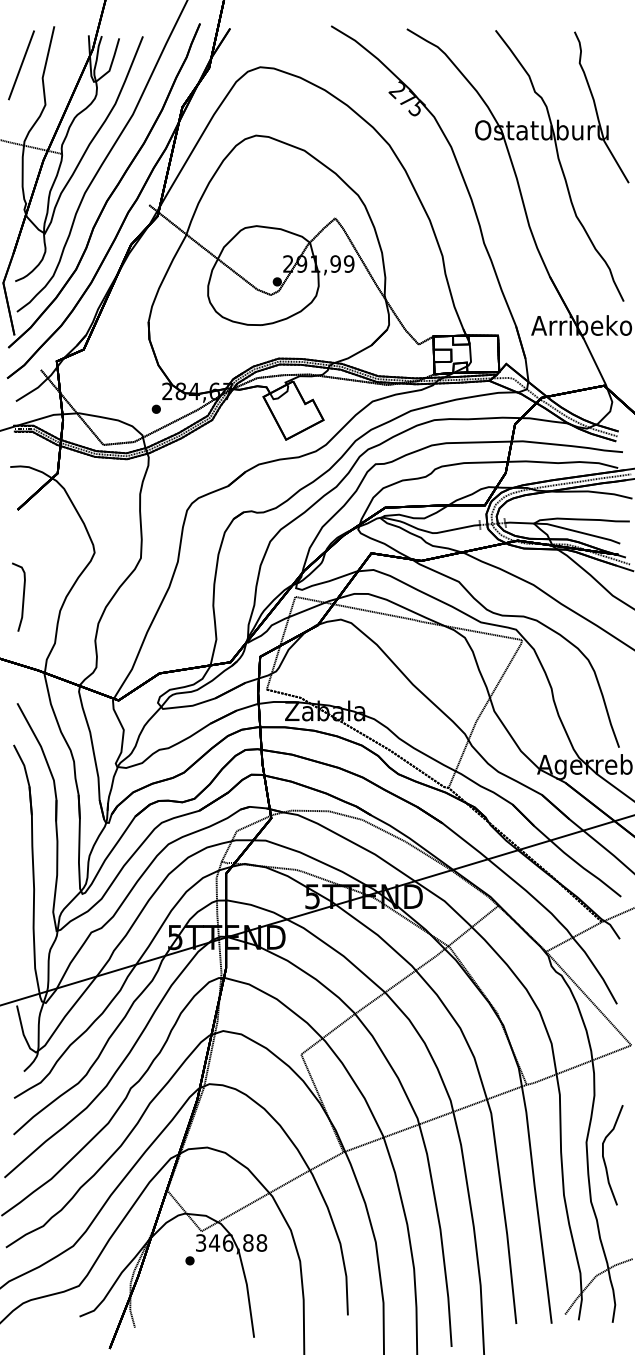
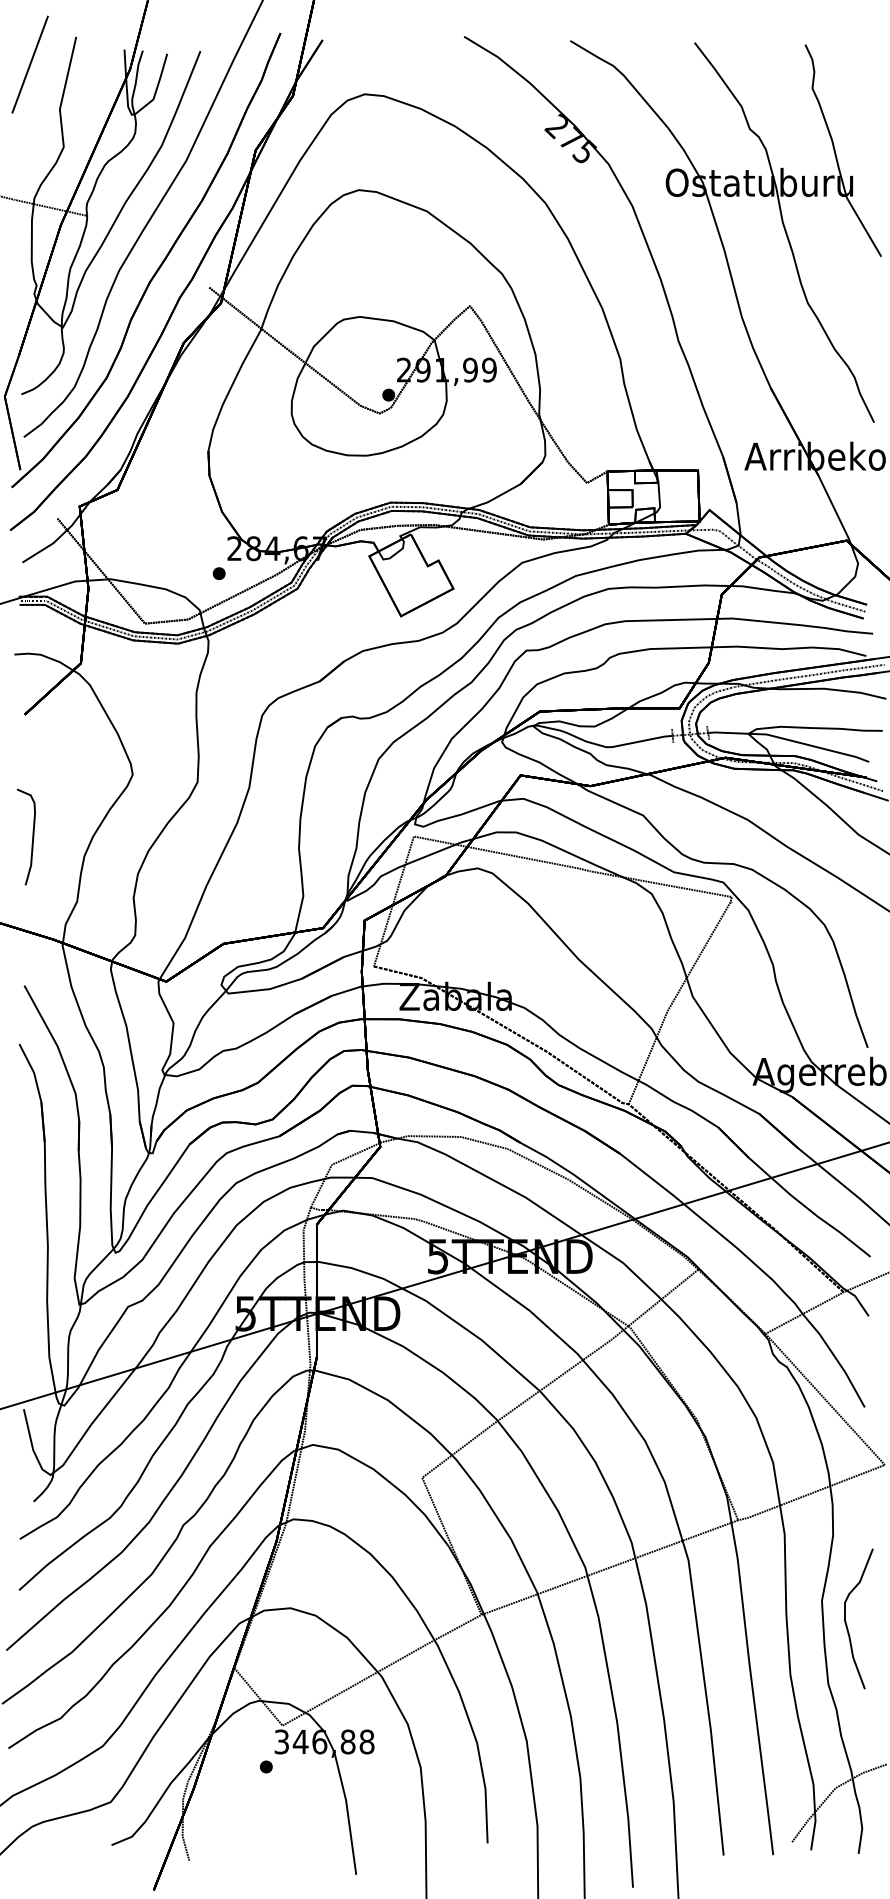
line: (20, 65) -> (29, 64), moved

